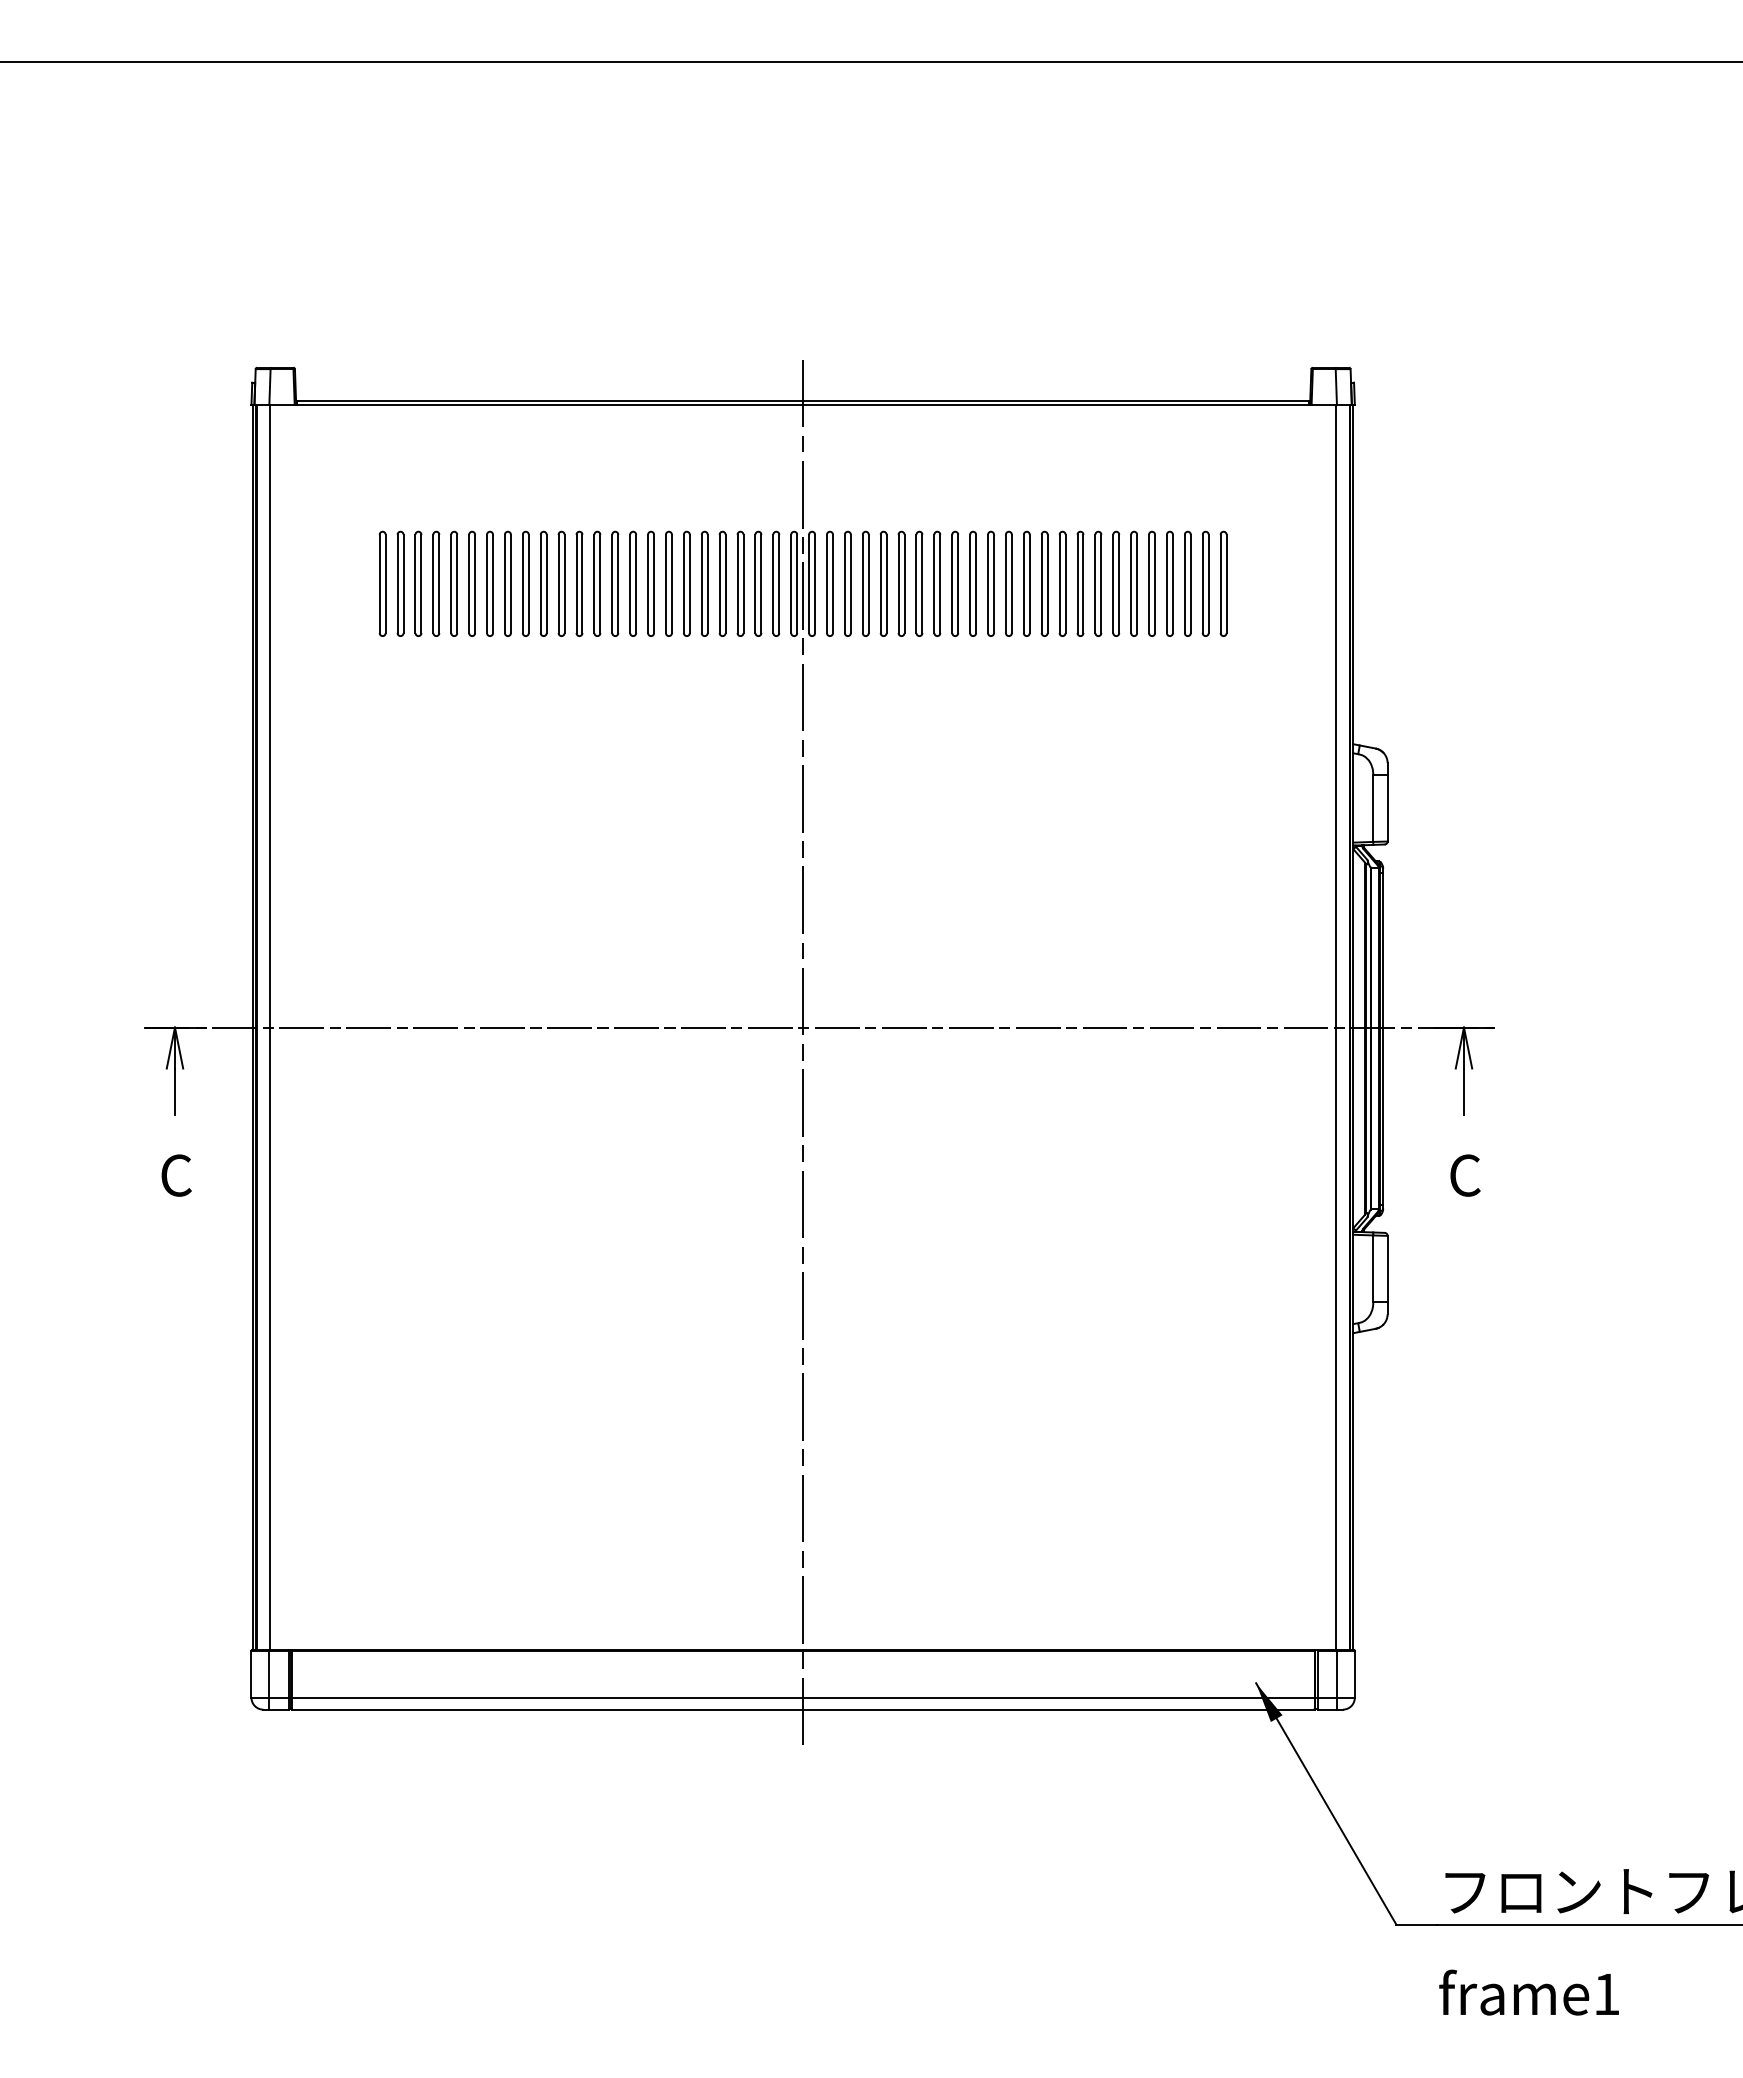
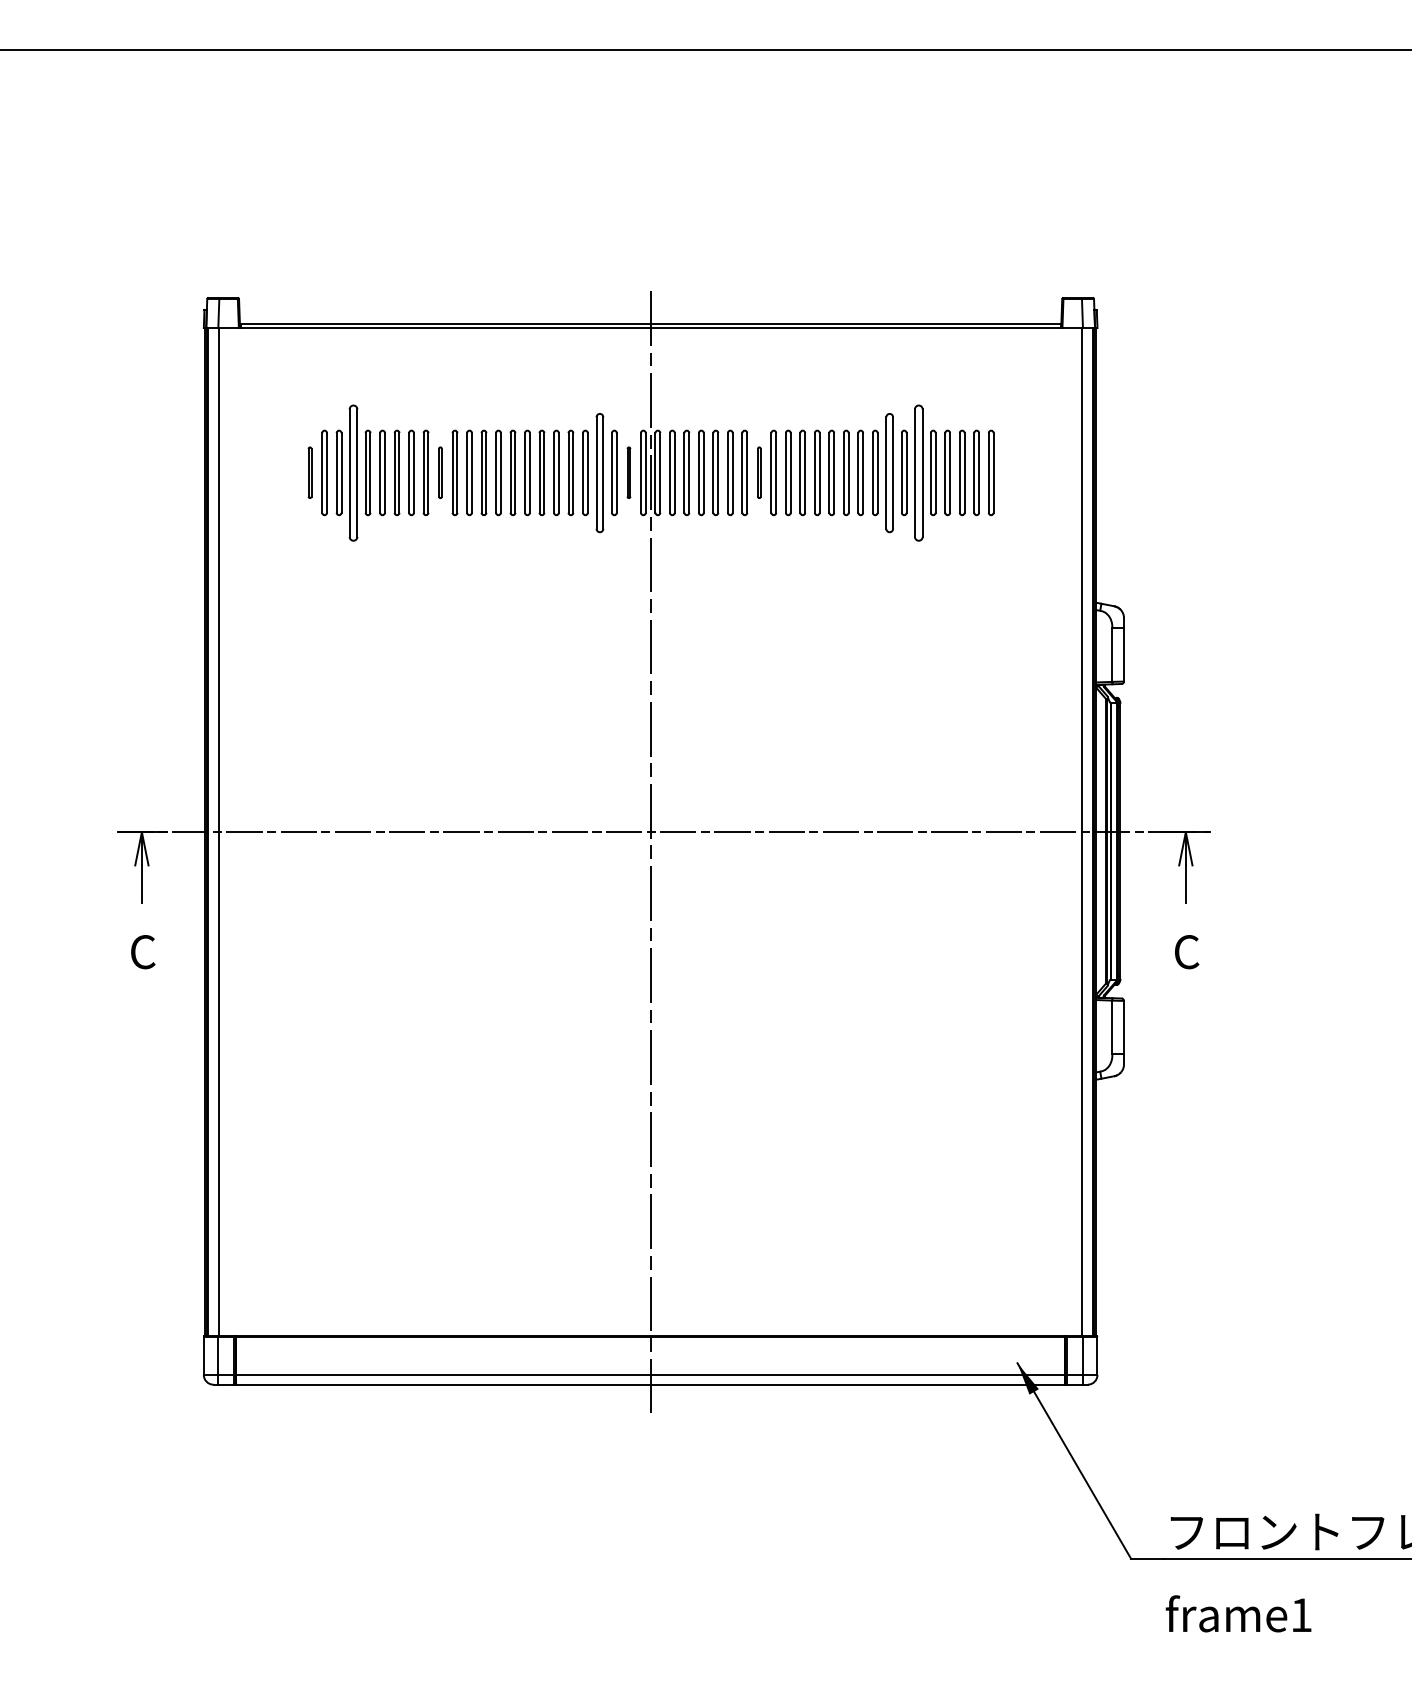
part: (382, 583) -> (309, 472), size x0.6
part: (436, 583) -> (353, 472), size x1.6
part: (543, 583) -> (440, 472), size x0.6
part: (740, 583) -> (599, 472), size x1.4
part: (776, 583) -> (629, 472), size x0.6
part: (937, 583) -> (759, 472), size x0.6
part: (1098, 583) -> (889, 472), size x1.4
part: (1133, 583) -> (918, 472), size x1.6

